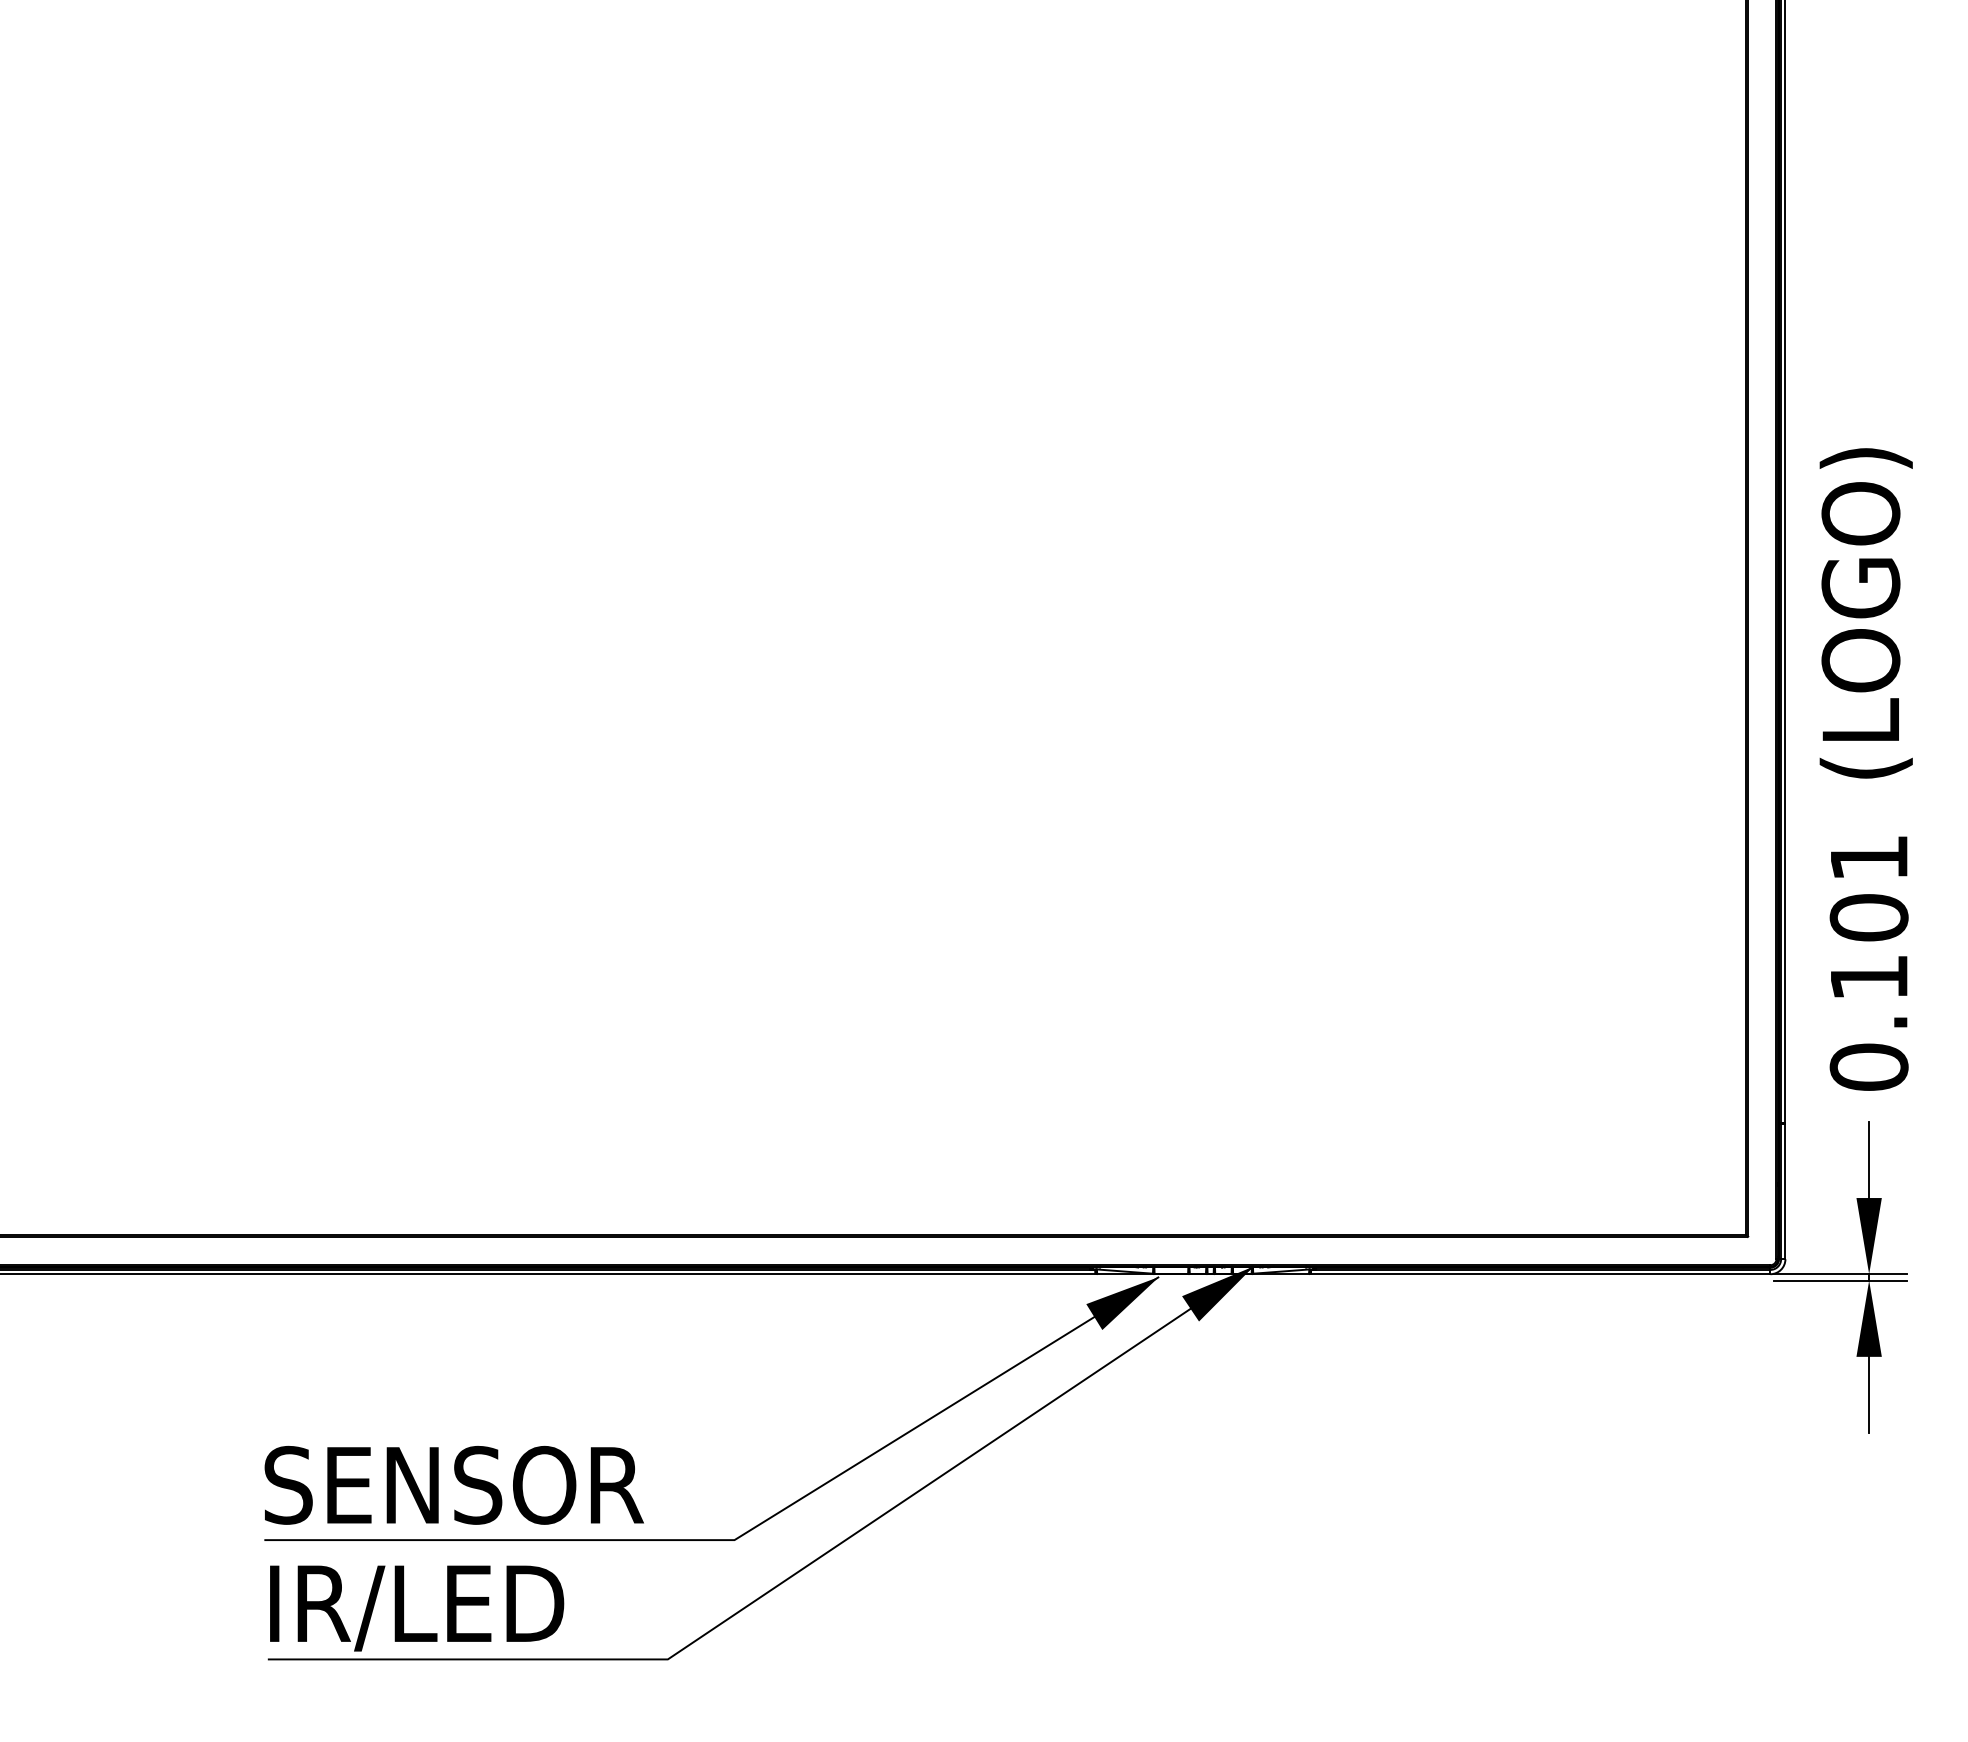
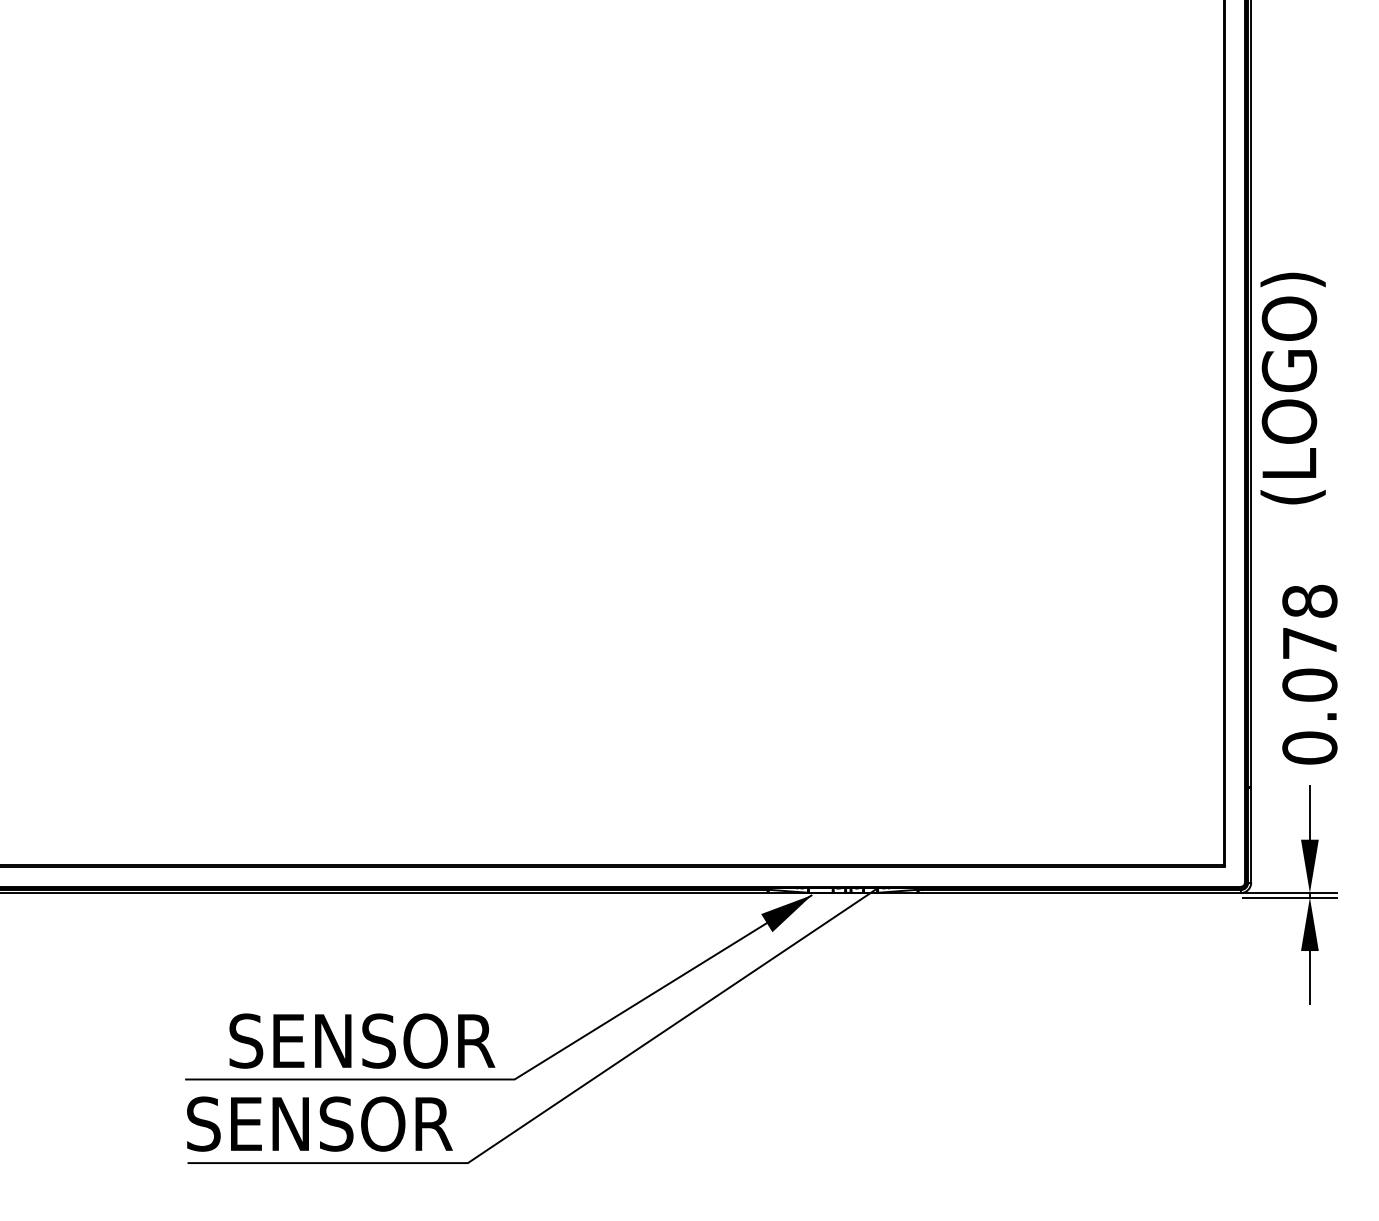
text: (1865, 613) -> (1292, 388), moved
text: (1868, 917) -> (1309, 643), 0.101 -> 0.078
fill: (1217, 1293) -> (853, 906), removed
text: (453, 1485) -> (361, 1041), moved
text: (456, 1607) -> (319, 1126), IR/LED -> SENSOR

